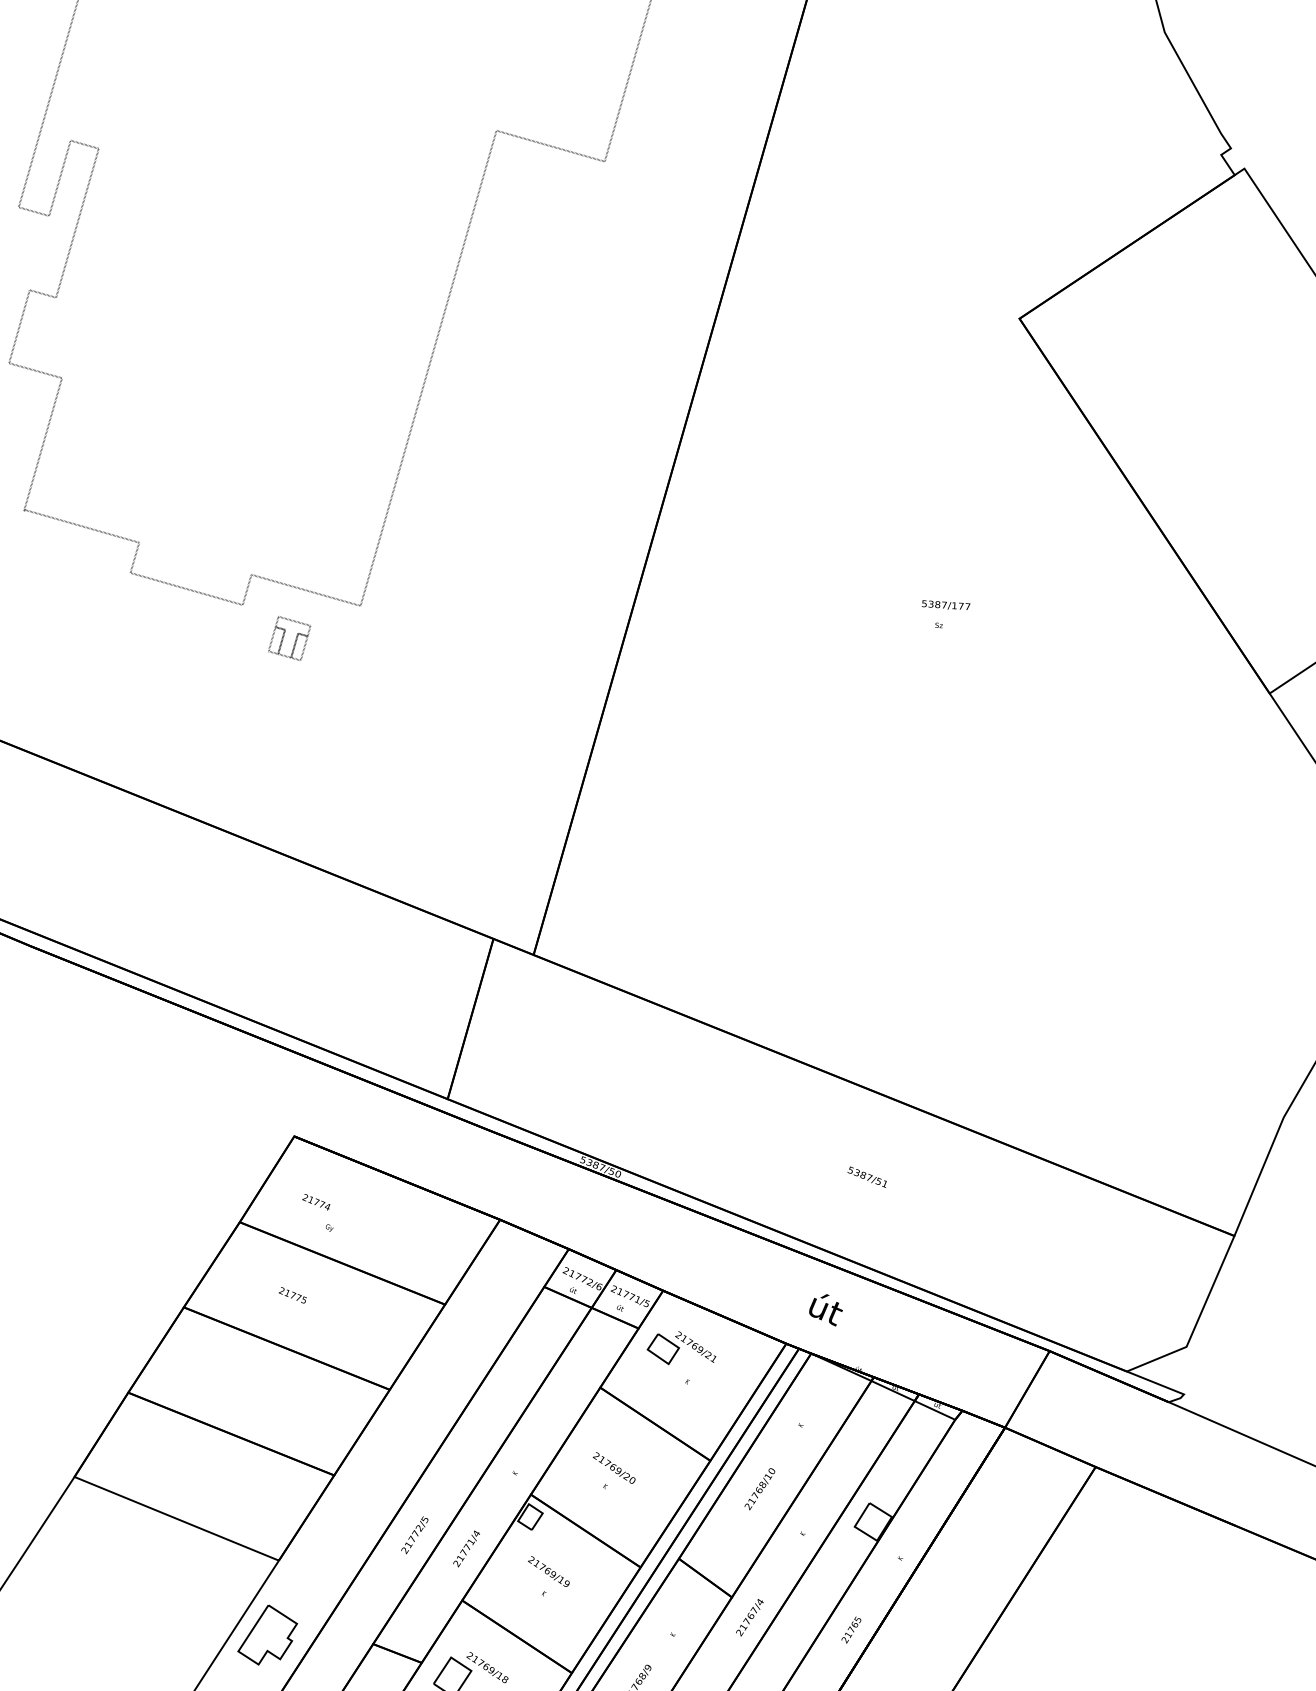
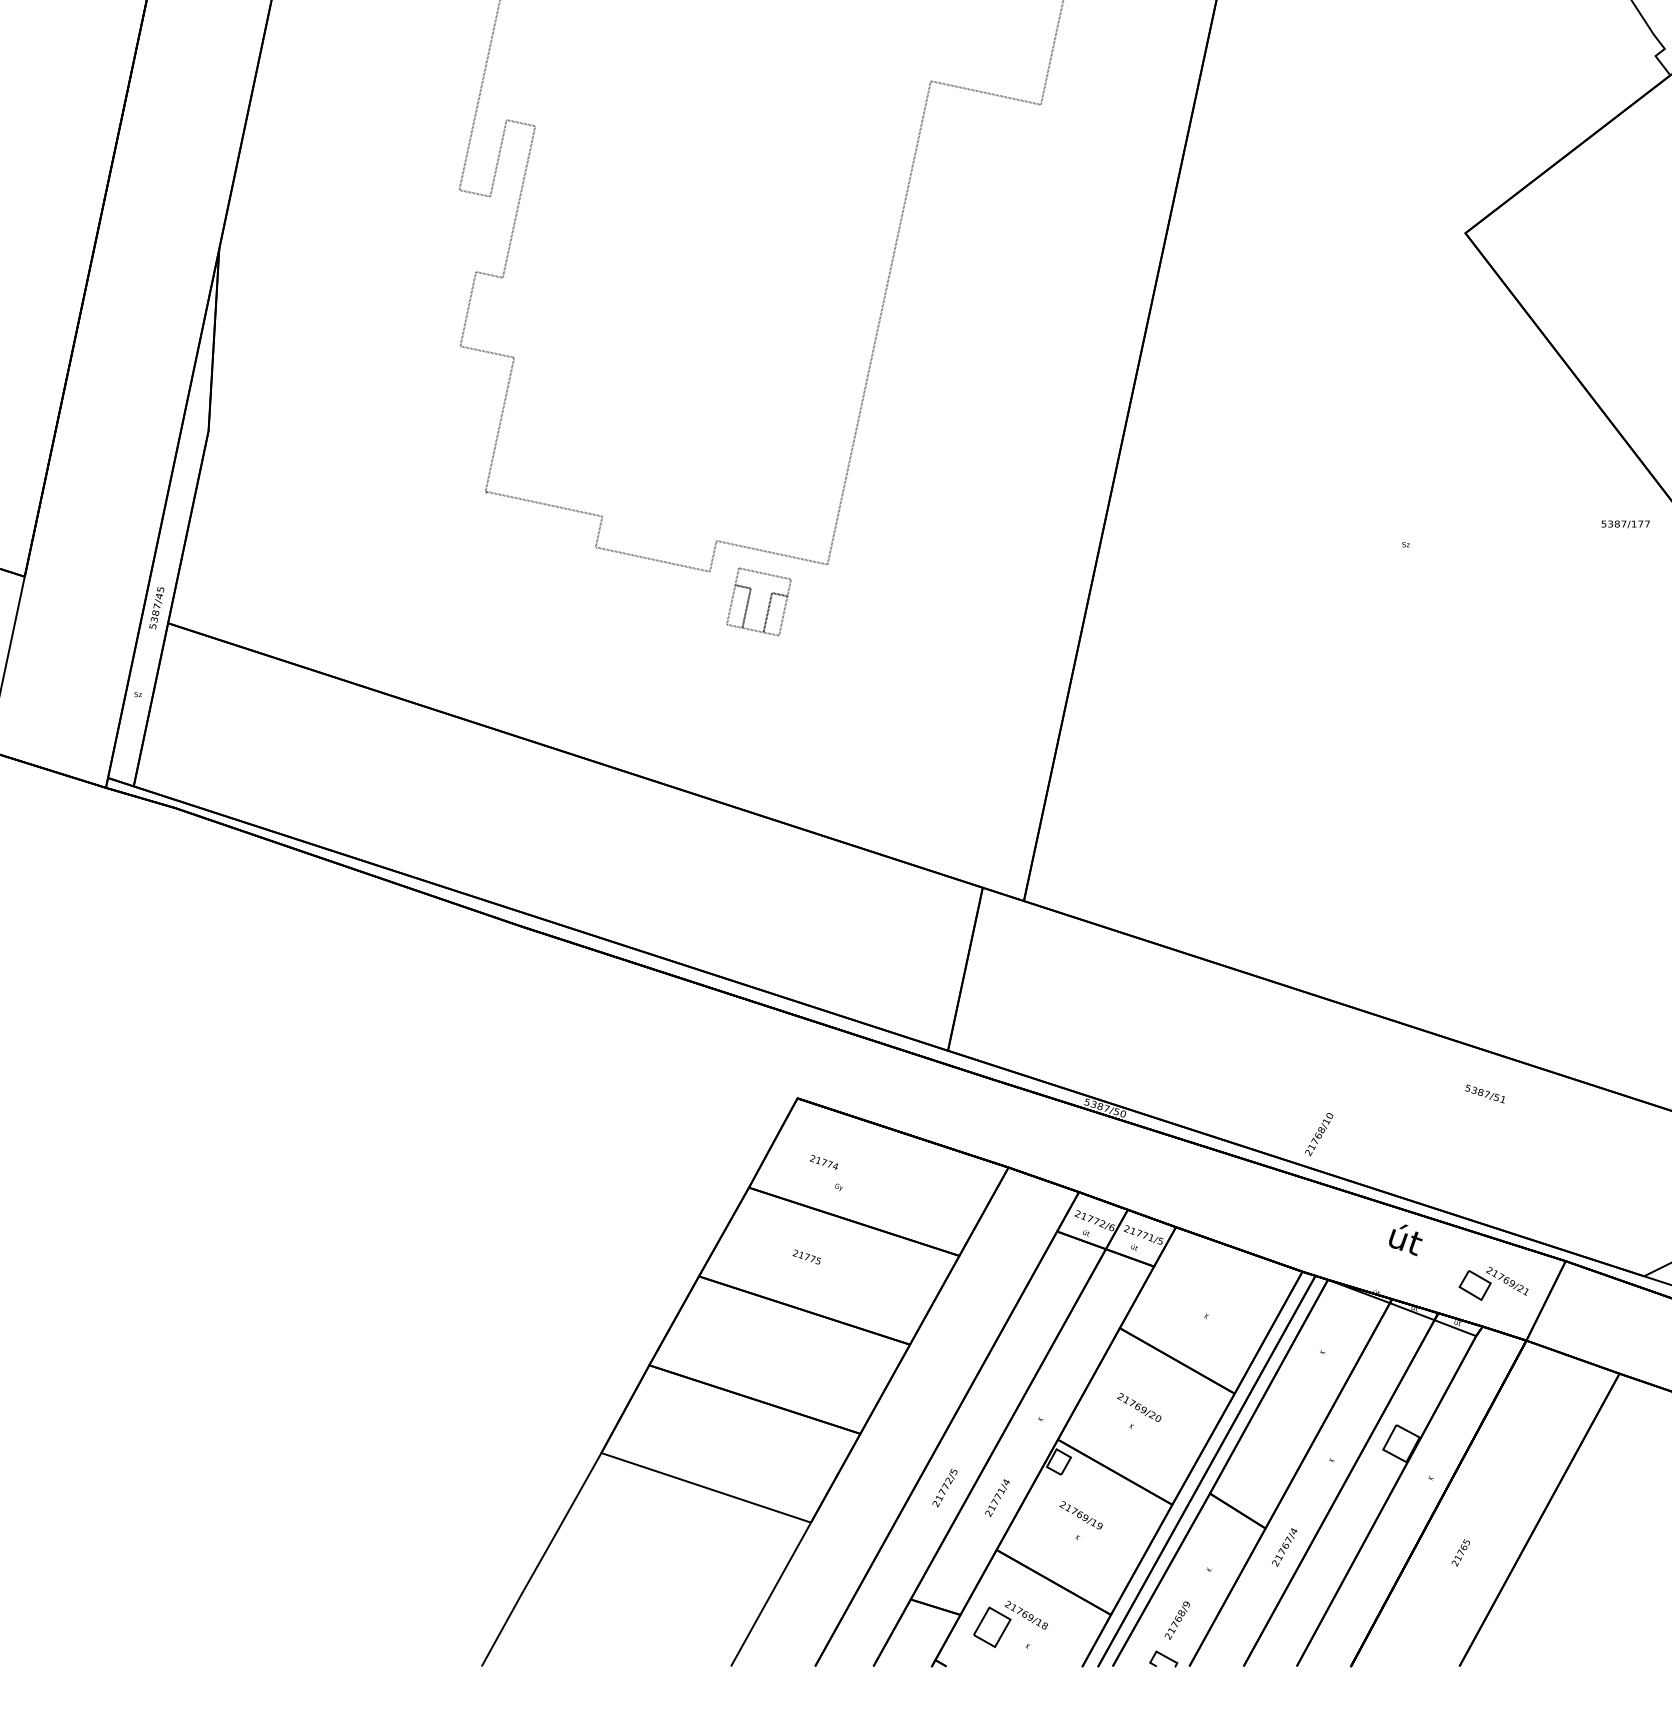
text: (945, 605) -> (1625, 524), moved
part: (289, 638) -> (758, 601), size x1.6
text: (866, 1176) -> (1484, 1093), moved
text: (825, 1310) -> (1405, 1240), moved
part: (681, 1348) -> (1493, 1283), moved
text: (760, 1489) -> (1319, 1134), moved
text: (851, 1629) -> (1460, 1552), moved
part: (267, 1634) -> (804, 1597), removed

